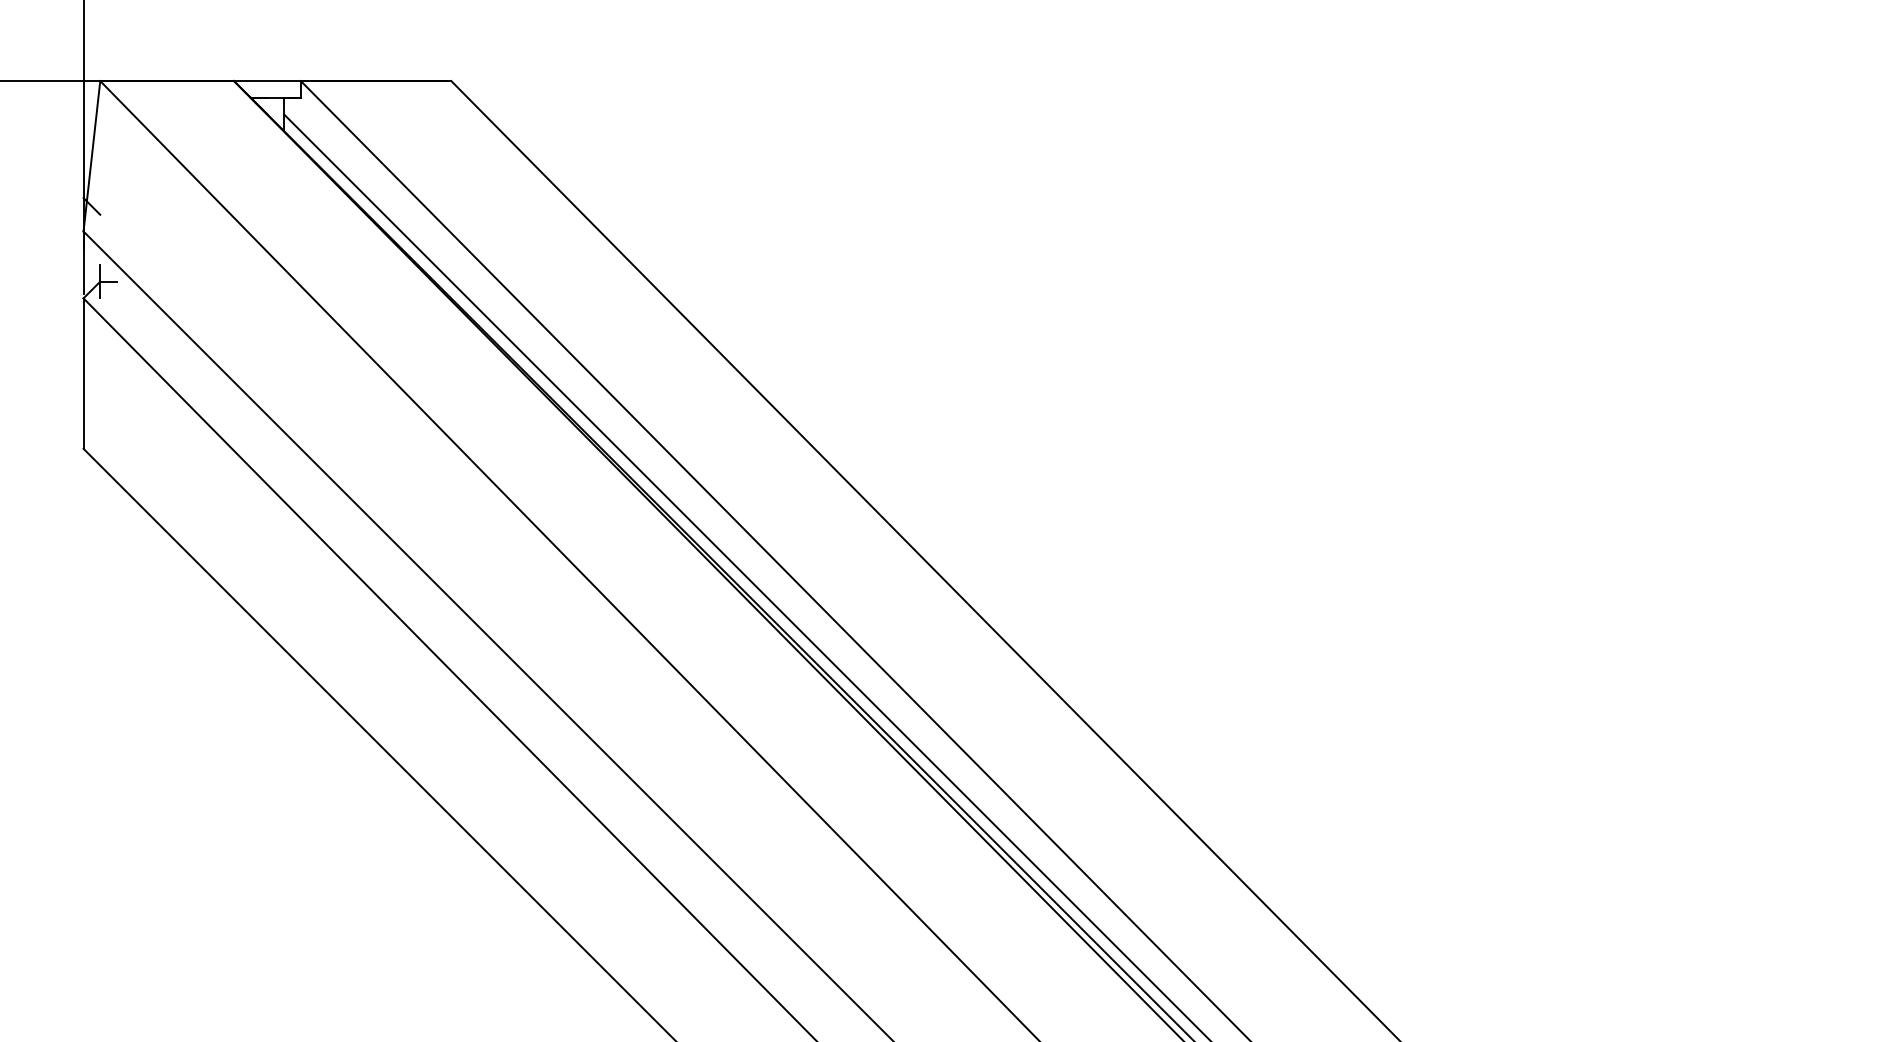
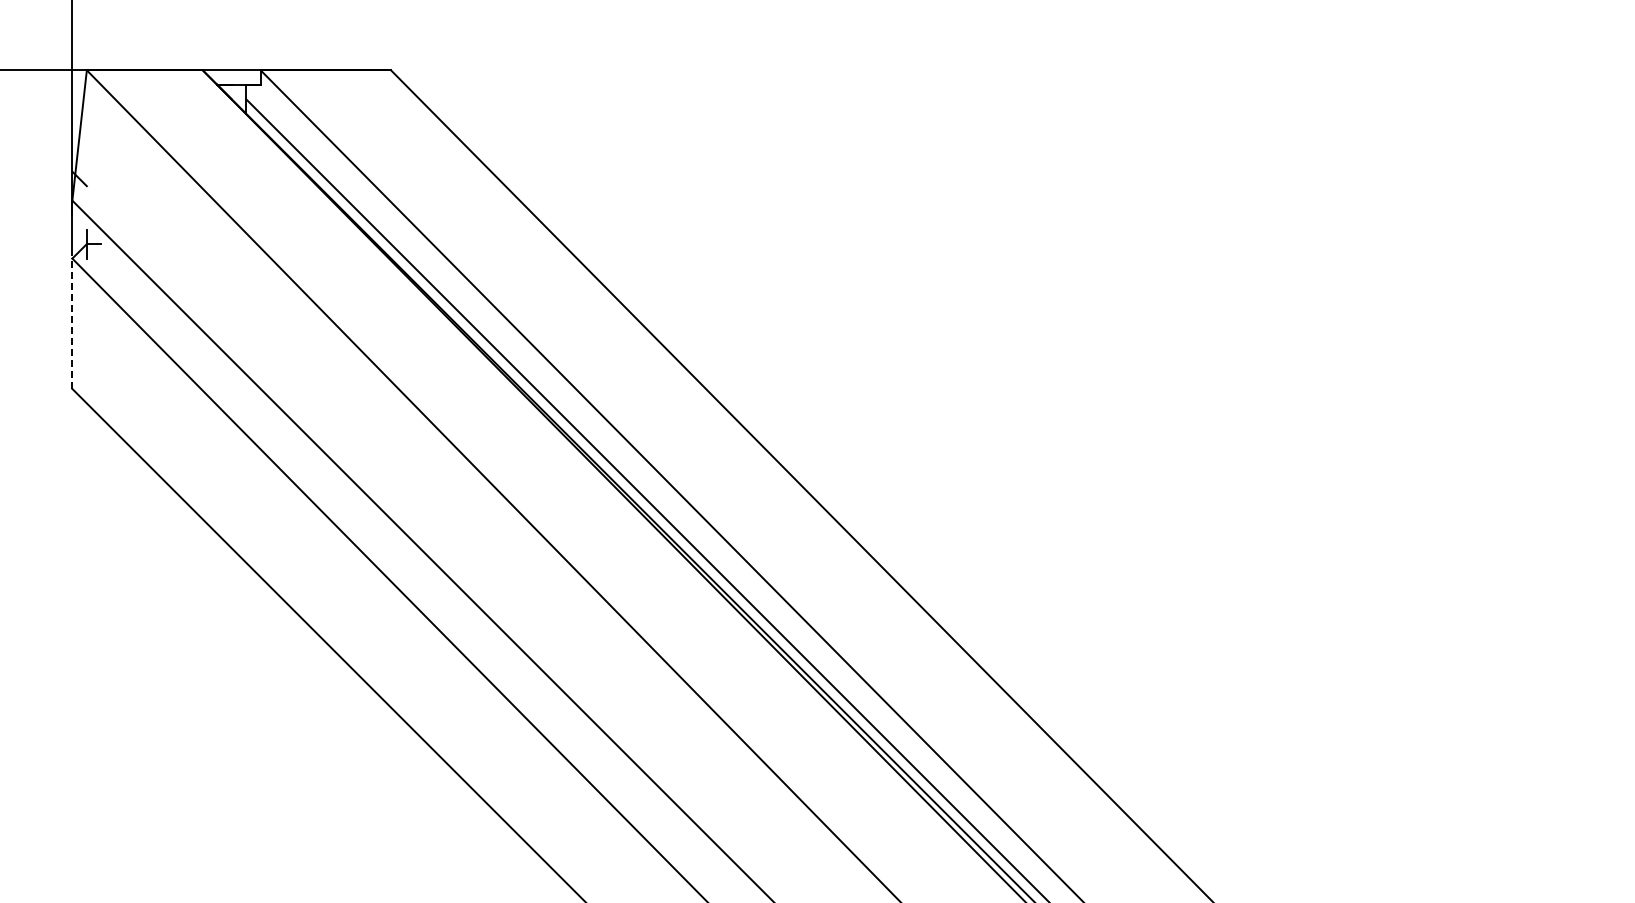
line: (83, 373) -> (72, 323), solid -> dashed

